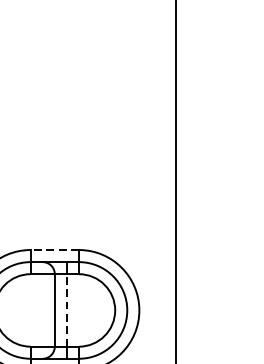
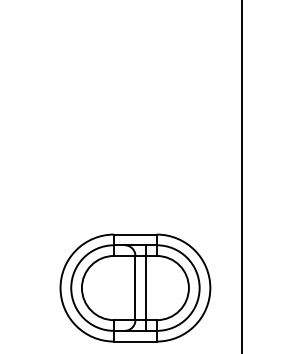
line: (53, 249) -> (134, 234), dashed -> solid
line: (67, 309) -> (146, 287), dashed -> solid

